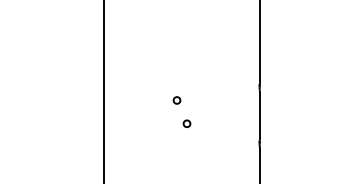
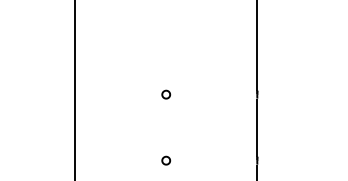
part: (176, 100) -> (165, 94), moved
part: (186, 123) -> (165, 160), moved

